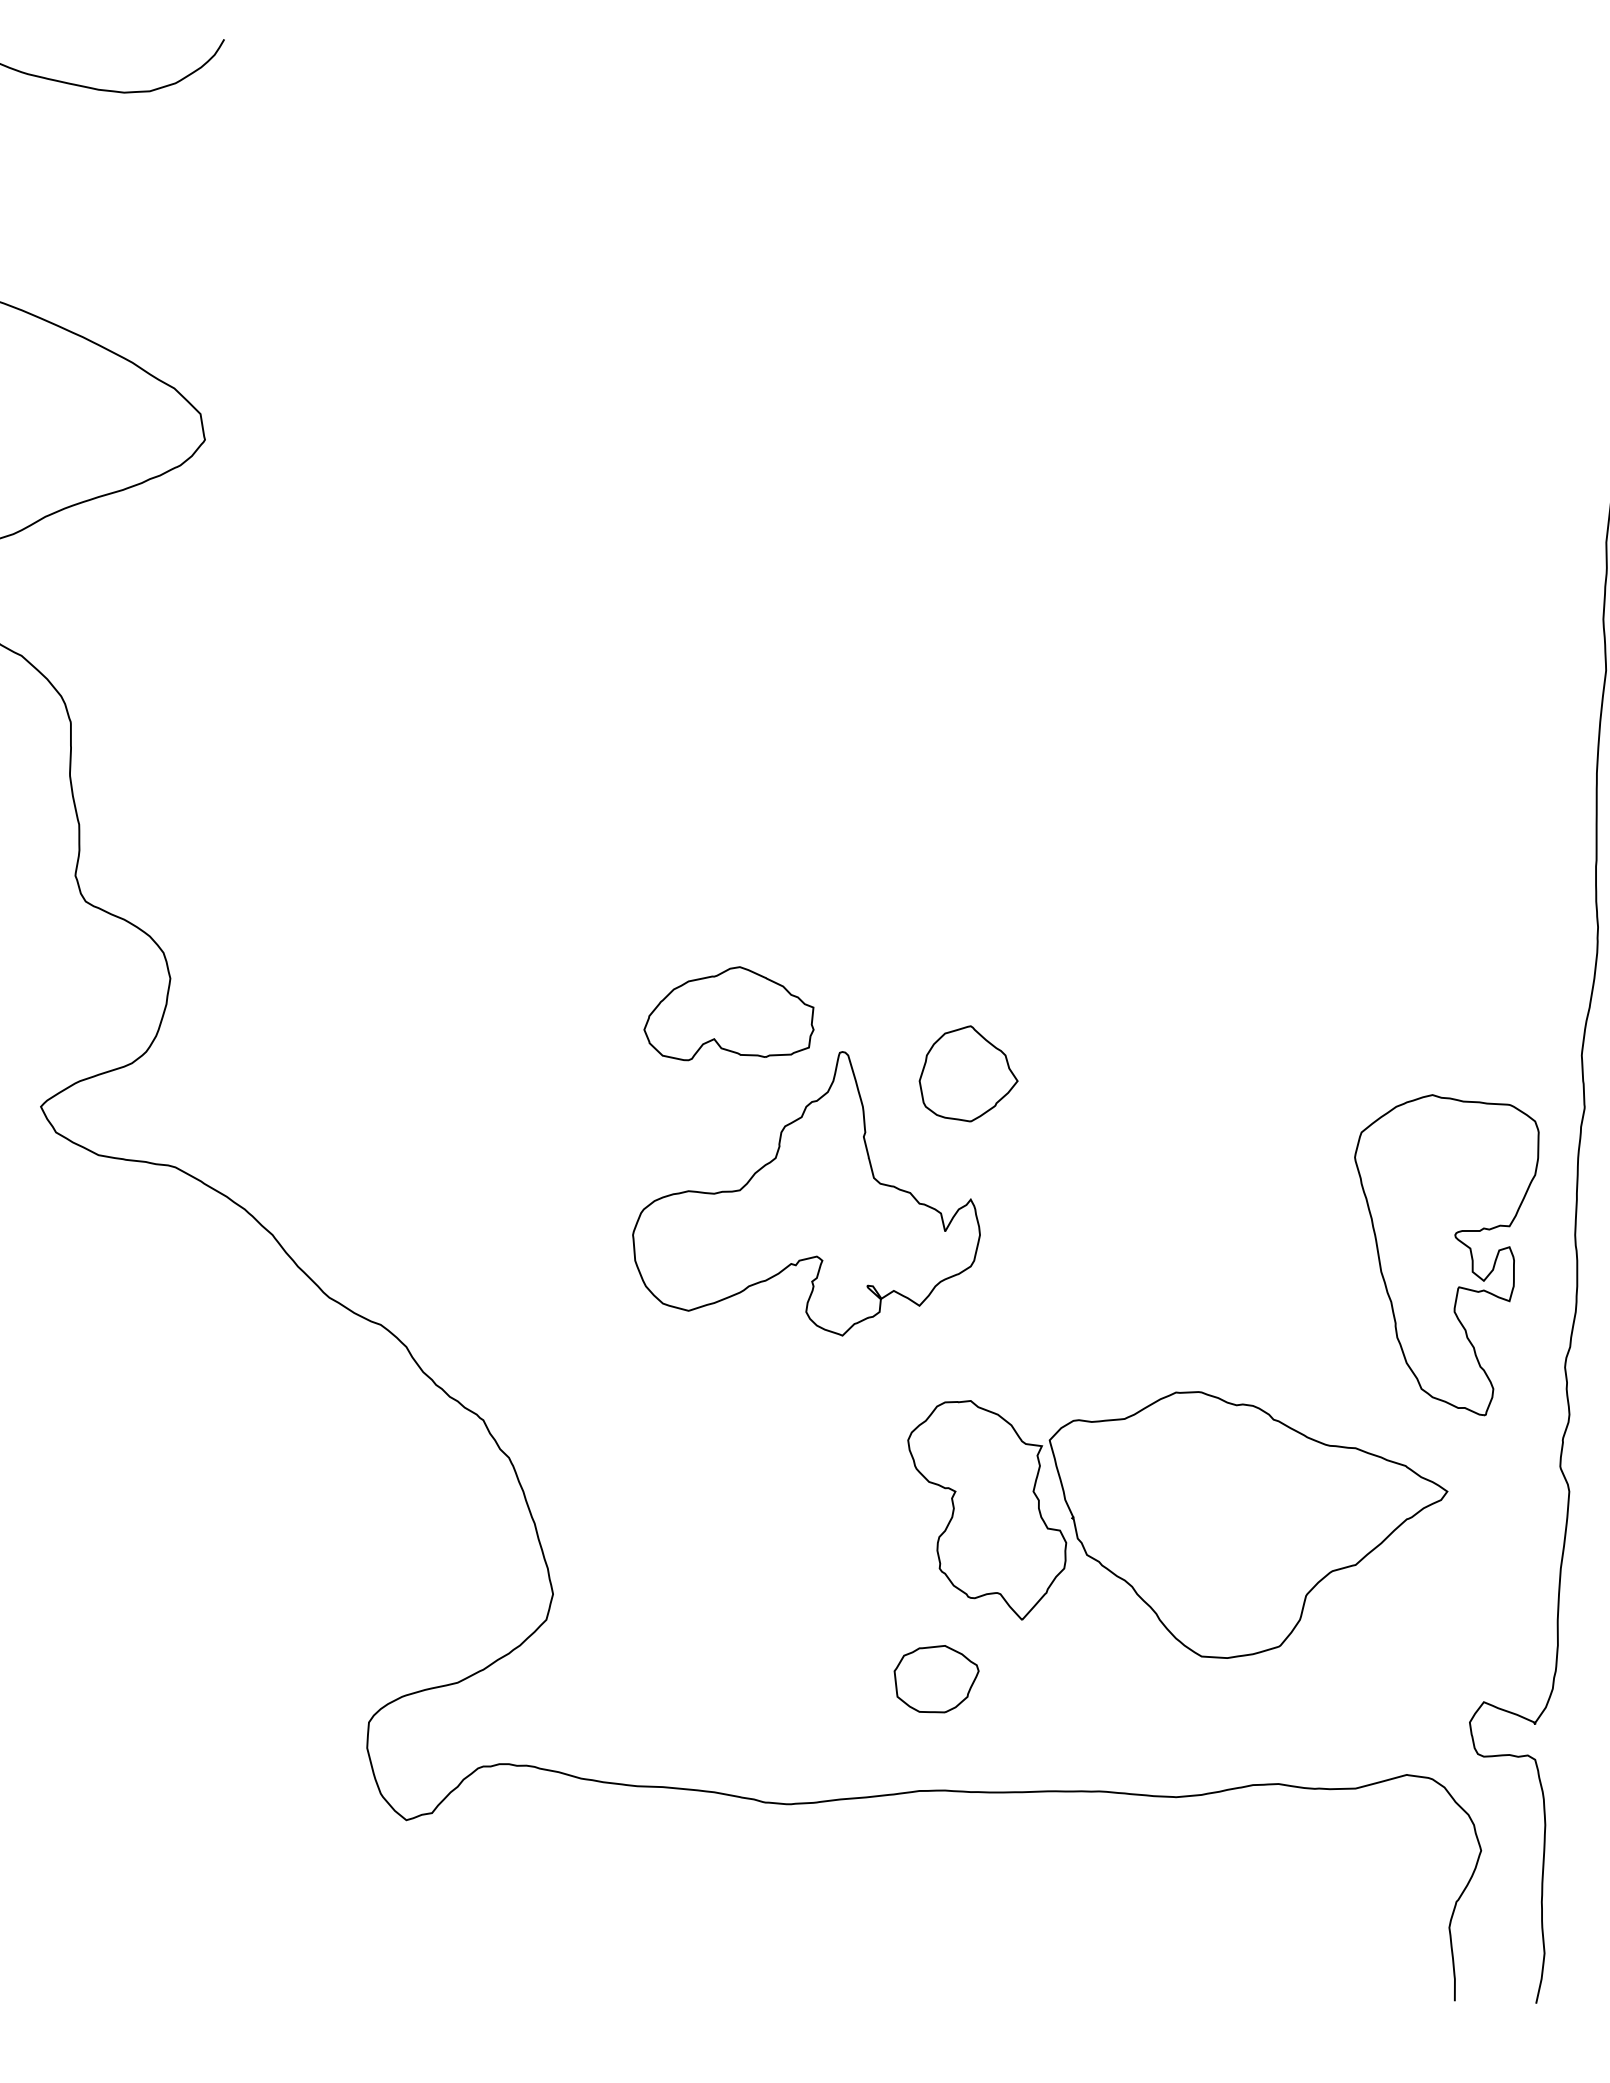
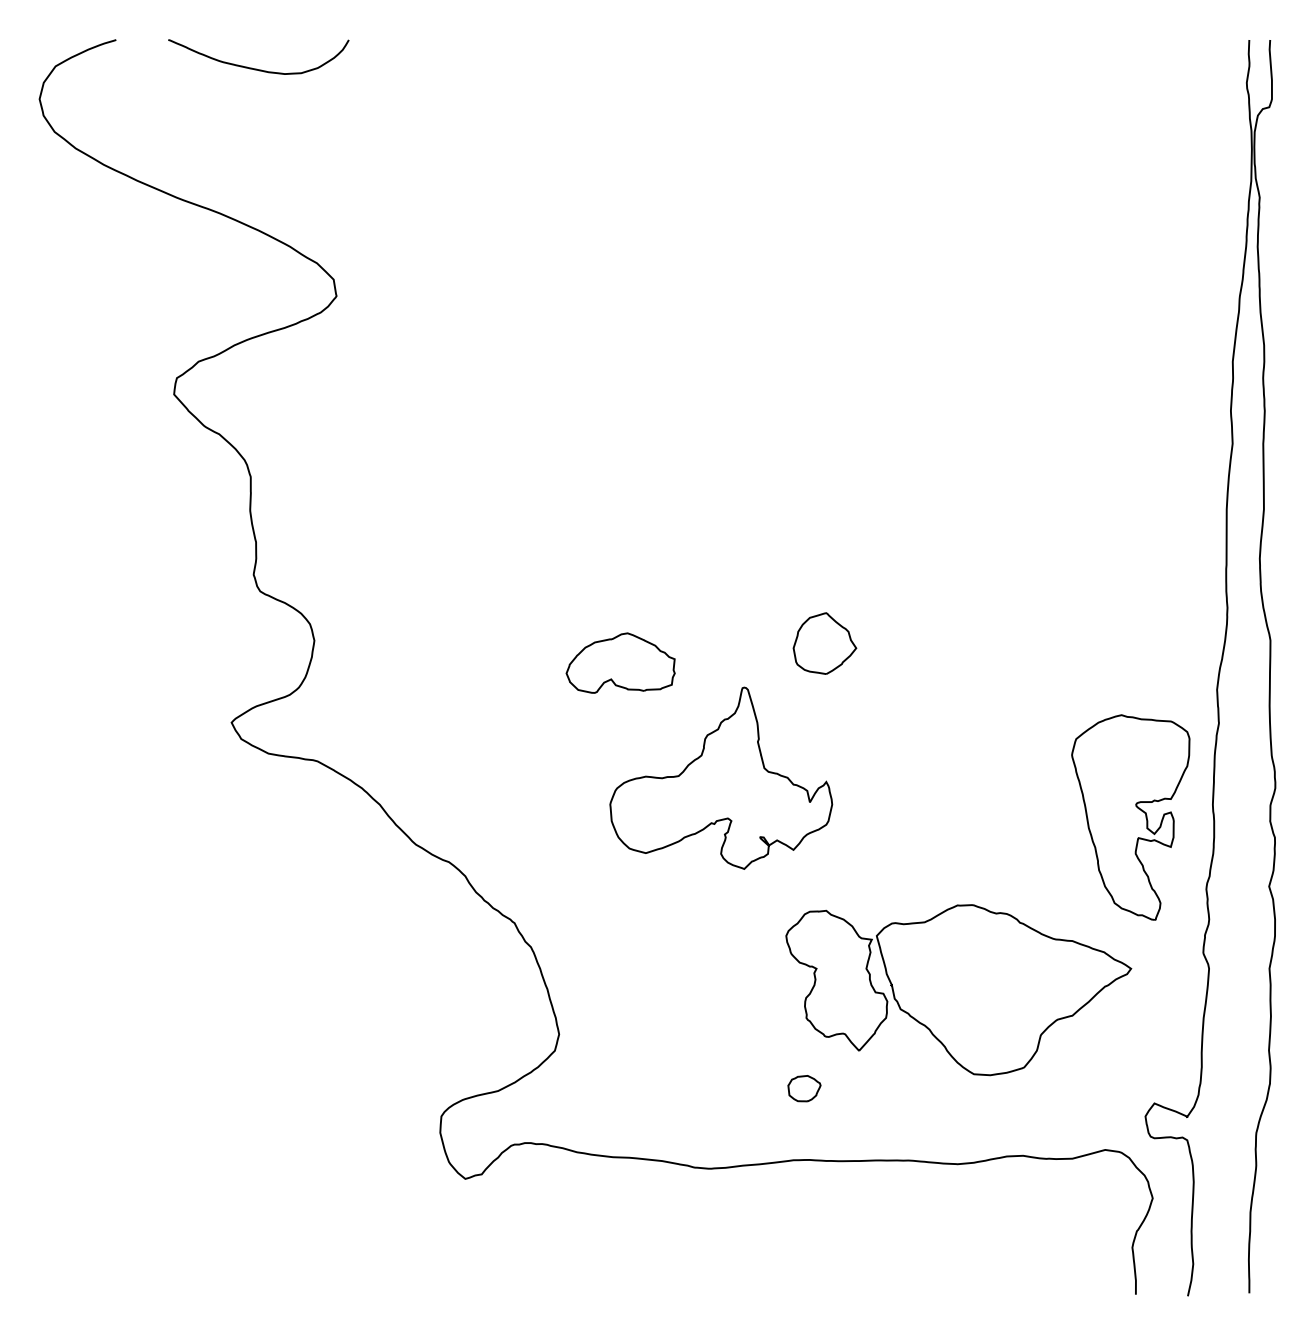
part: (728, 1012) -> (620, 662), moved
part: (967, 1073) -> (824, 643), moved
part: (936, 1678) -> (804, 1088), size x0.6

